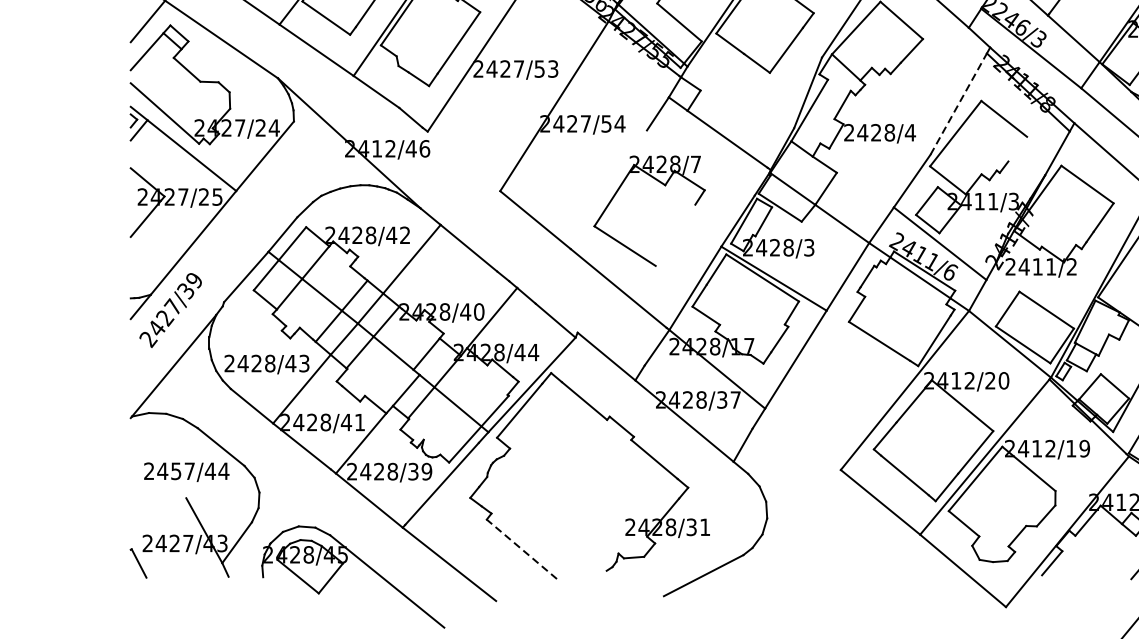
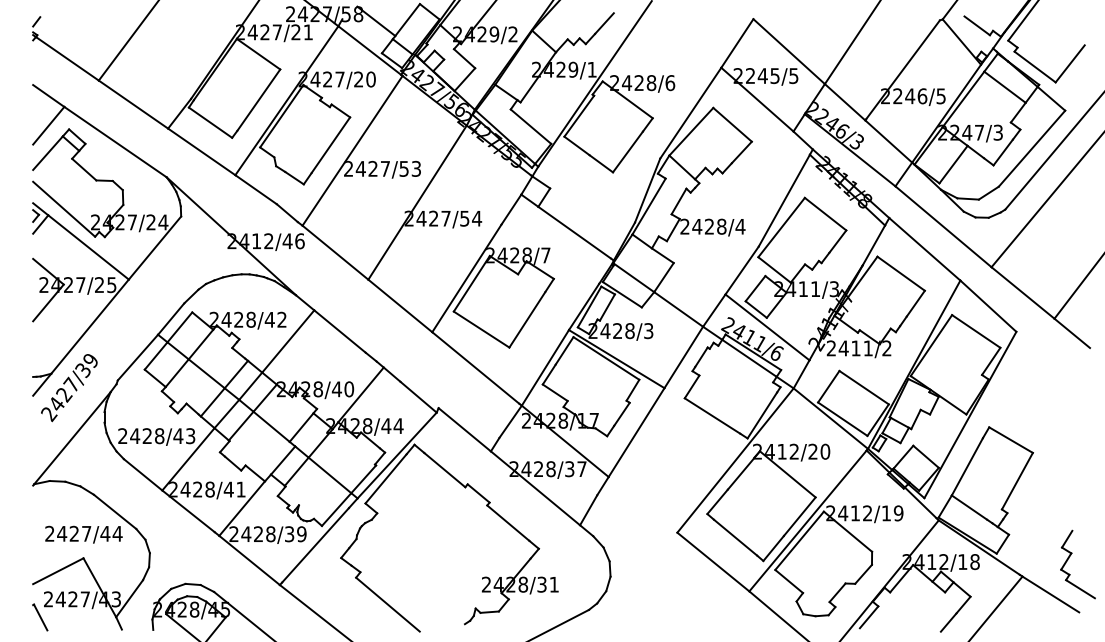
line: (958, 103) -> (784, 200), dashed -> solid
line: (1017, 149) -> (837, 241), added
line: (464, 161) -> (335, 252), added
line: (608, 189) -> (466, 278), added
line: (675, 235) -> (527, 319), added
text: (175, 470) -> (73, 533), 2457/44 -> 2427/44
line: (158, 512) -> (58, 571), added
line: (521, 549) -> (387, 604), dashed -> solid

